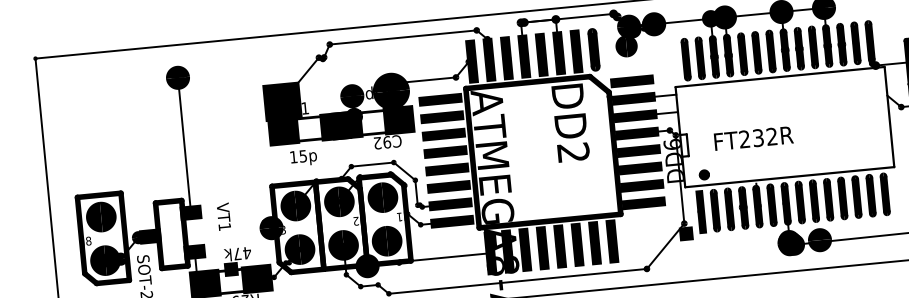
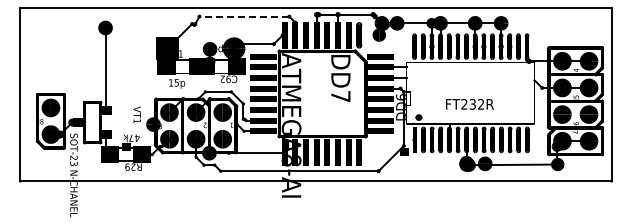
line: (403, 37) -> (244, 16), solid -> dashed
text: (753, 138) -> (469, 104), moved
text: (572, 152) -> (340, 96), DD2 -> DD7
text: (222, 216) -> (136, 114), moved

